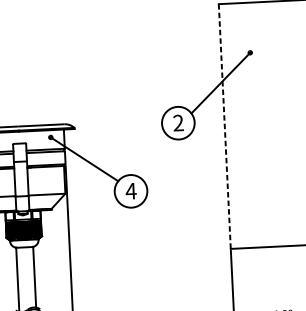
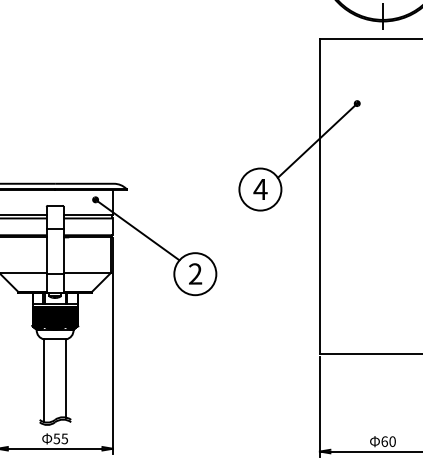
text: (178, 122) -> (260, 188), 2 -> 4
line: (224, 126) -> (319, 196), dashed -> solid
text: (131, 190) -> (195, 273), 4 -> 2

